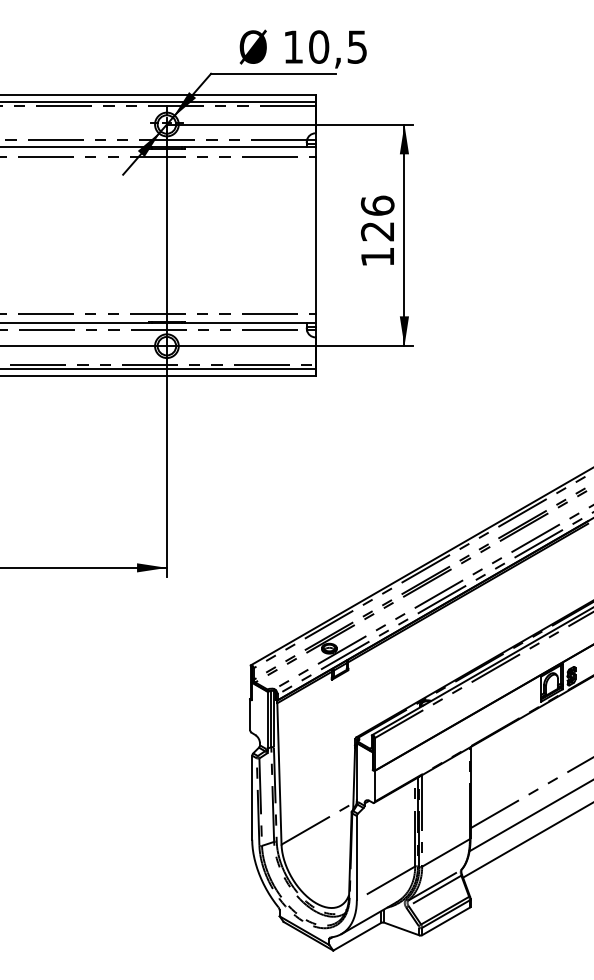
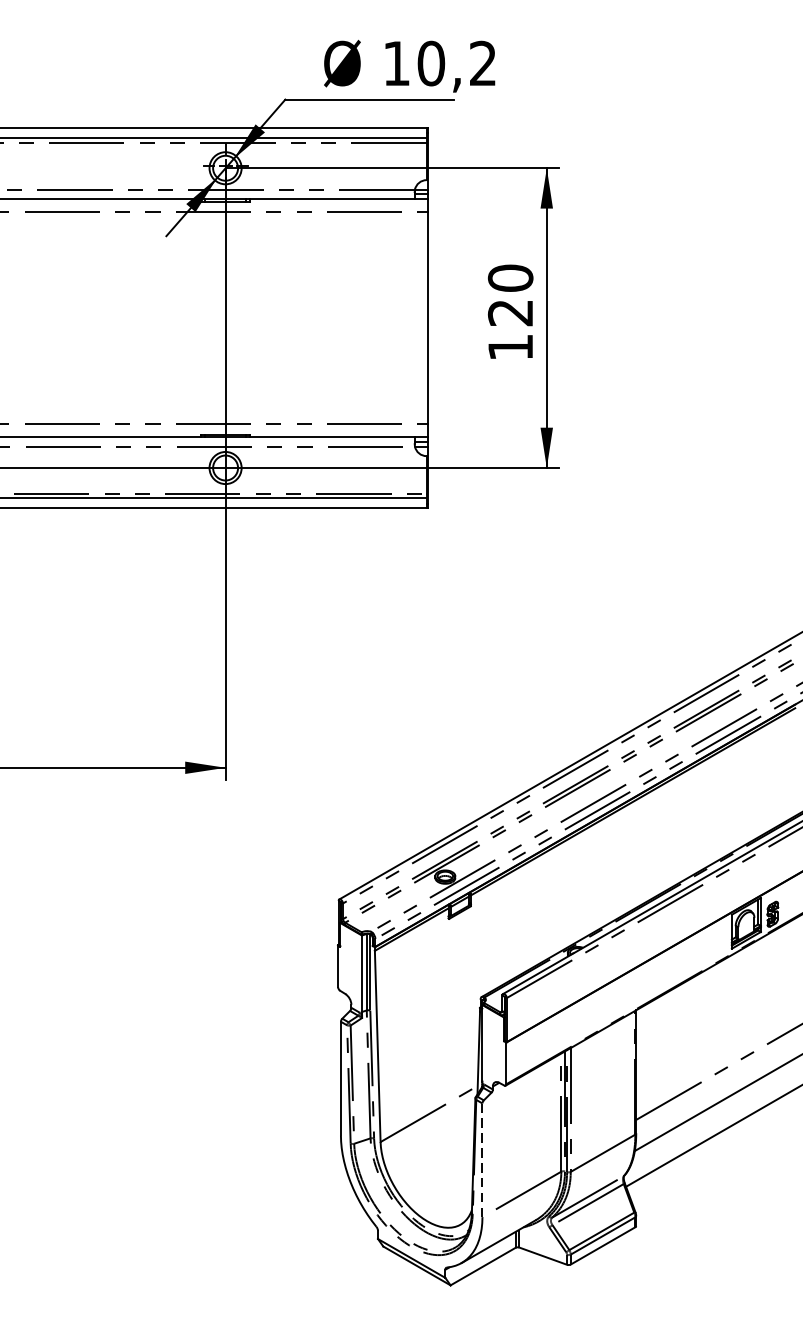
text: (356, 46) -> (481, 62), 10,5 -> 10,2
text: (377, 205) -> (510, 277), 126 -> 120
line: (356, 857) -> (481, 1159), solid -> dashed

